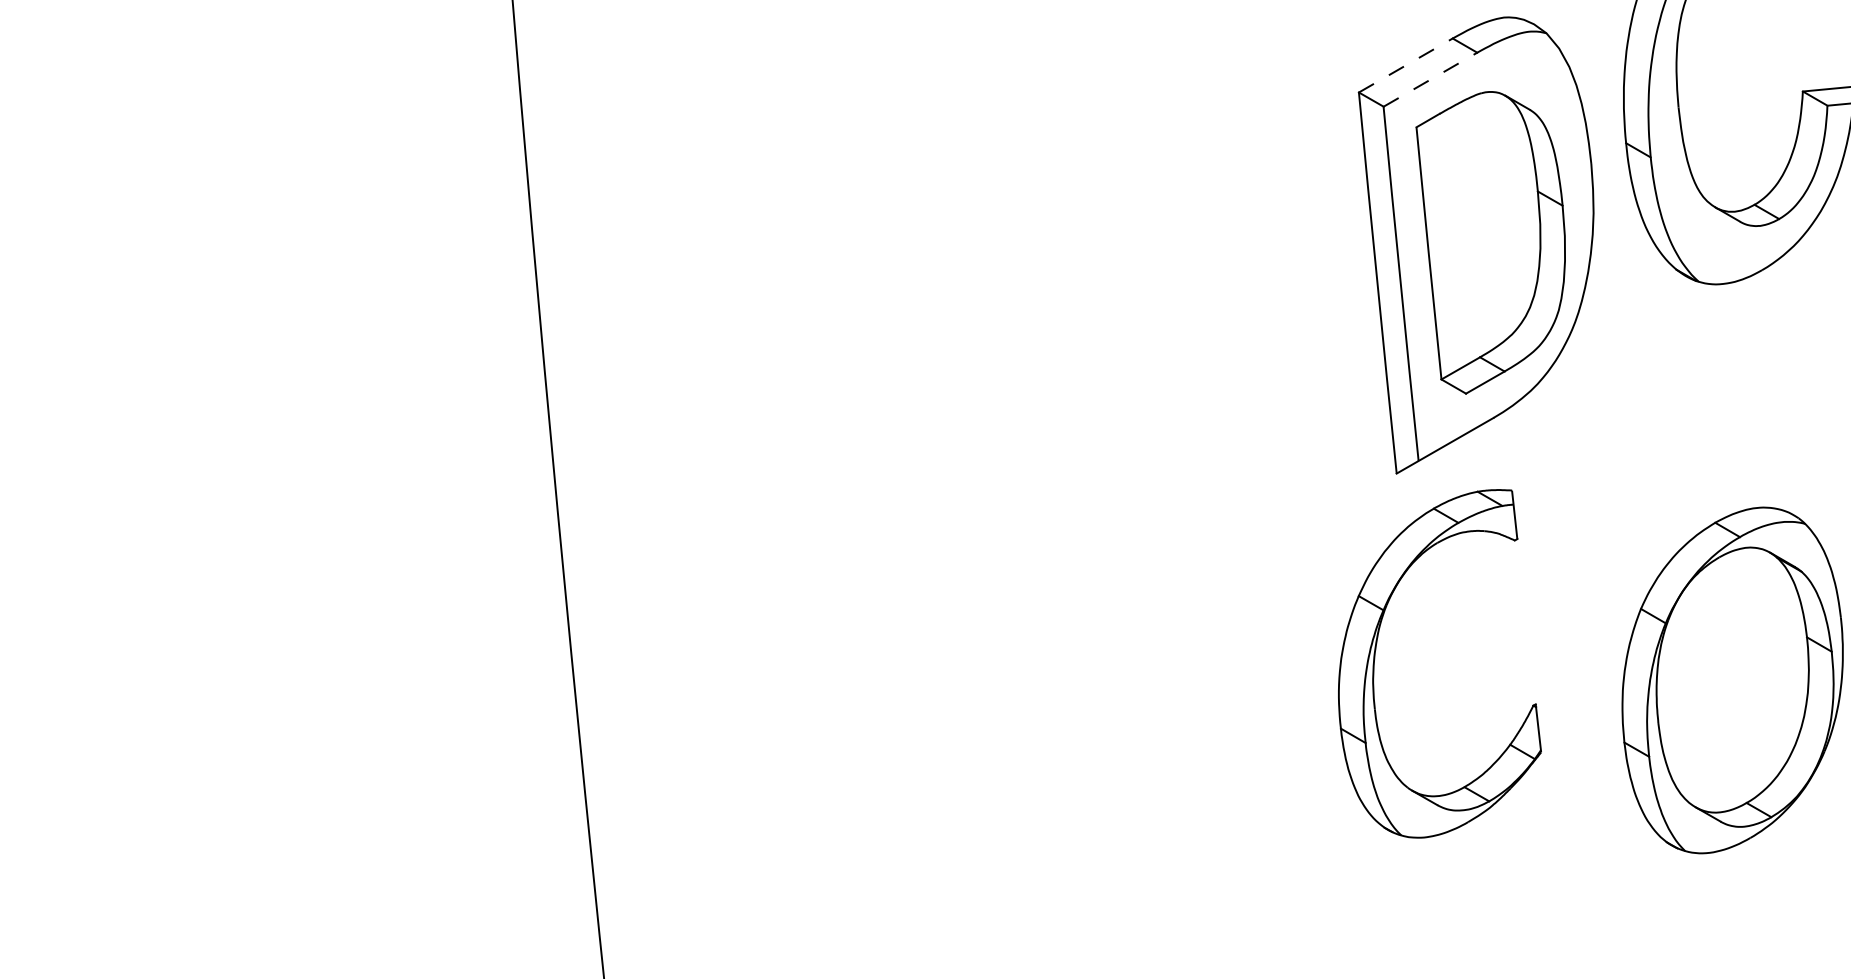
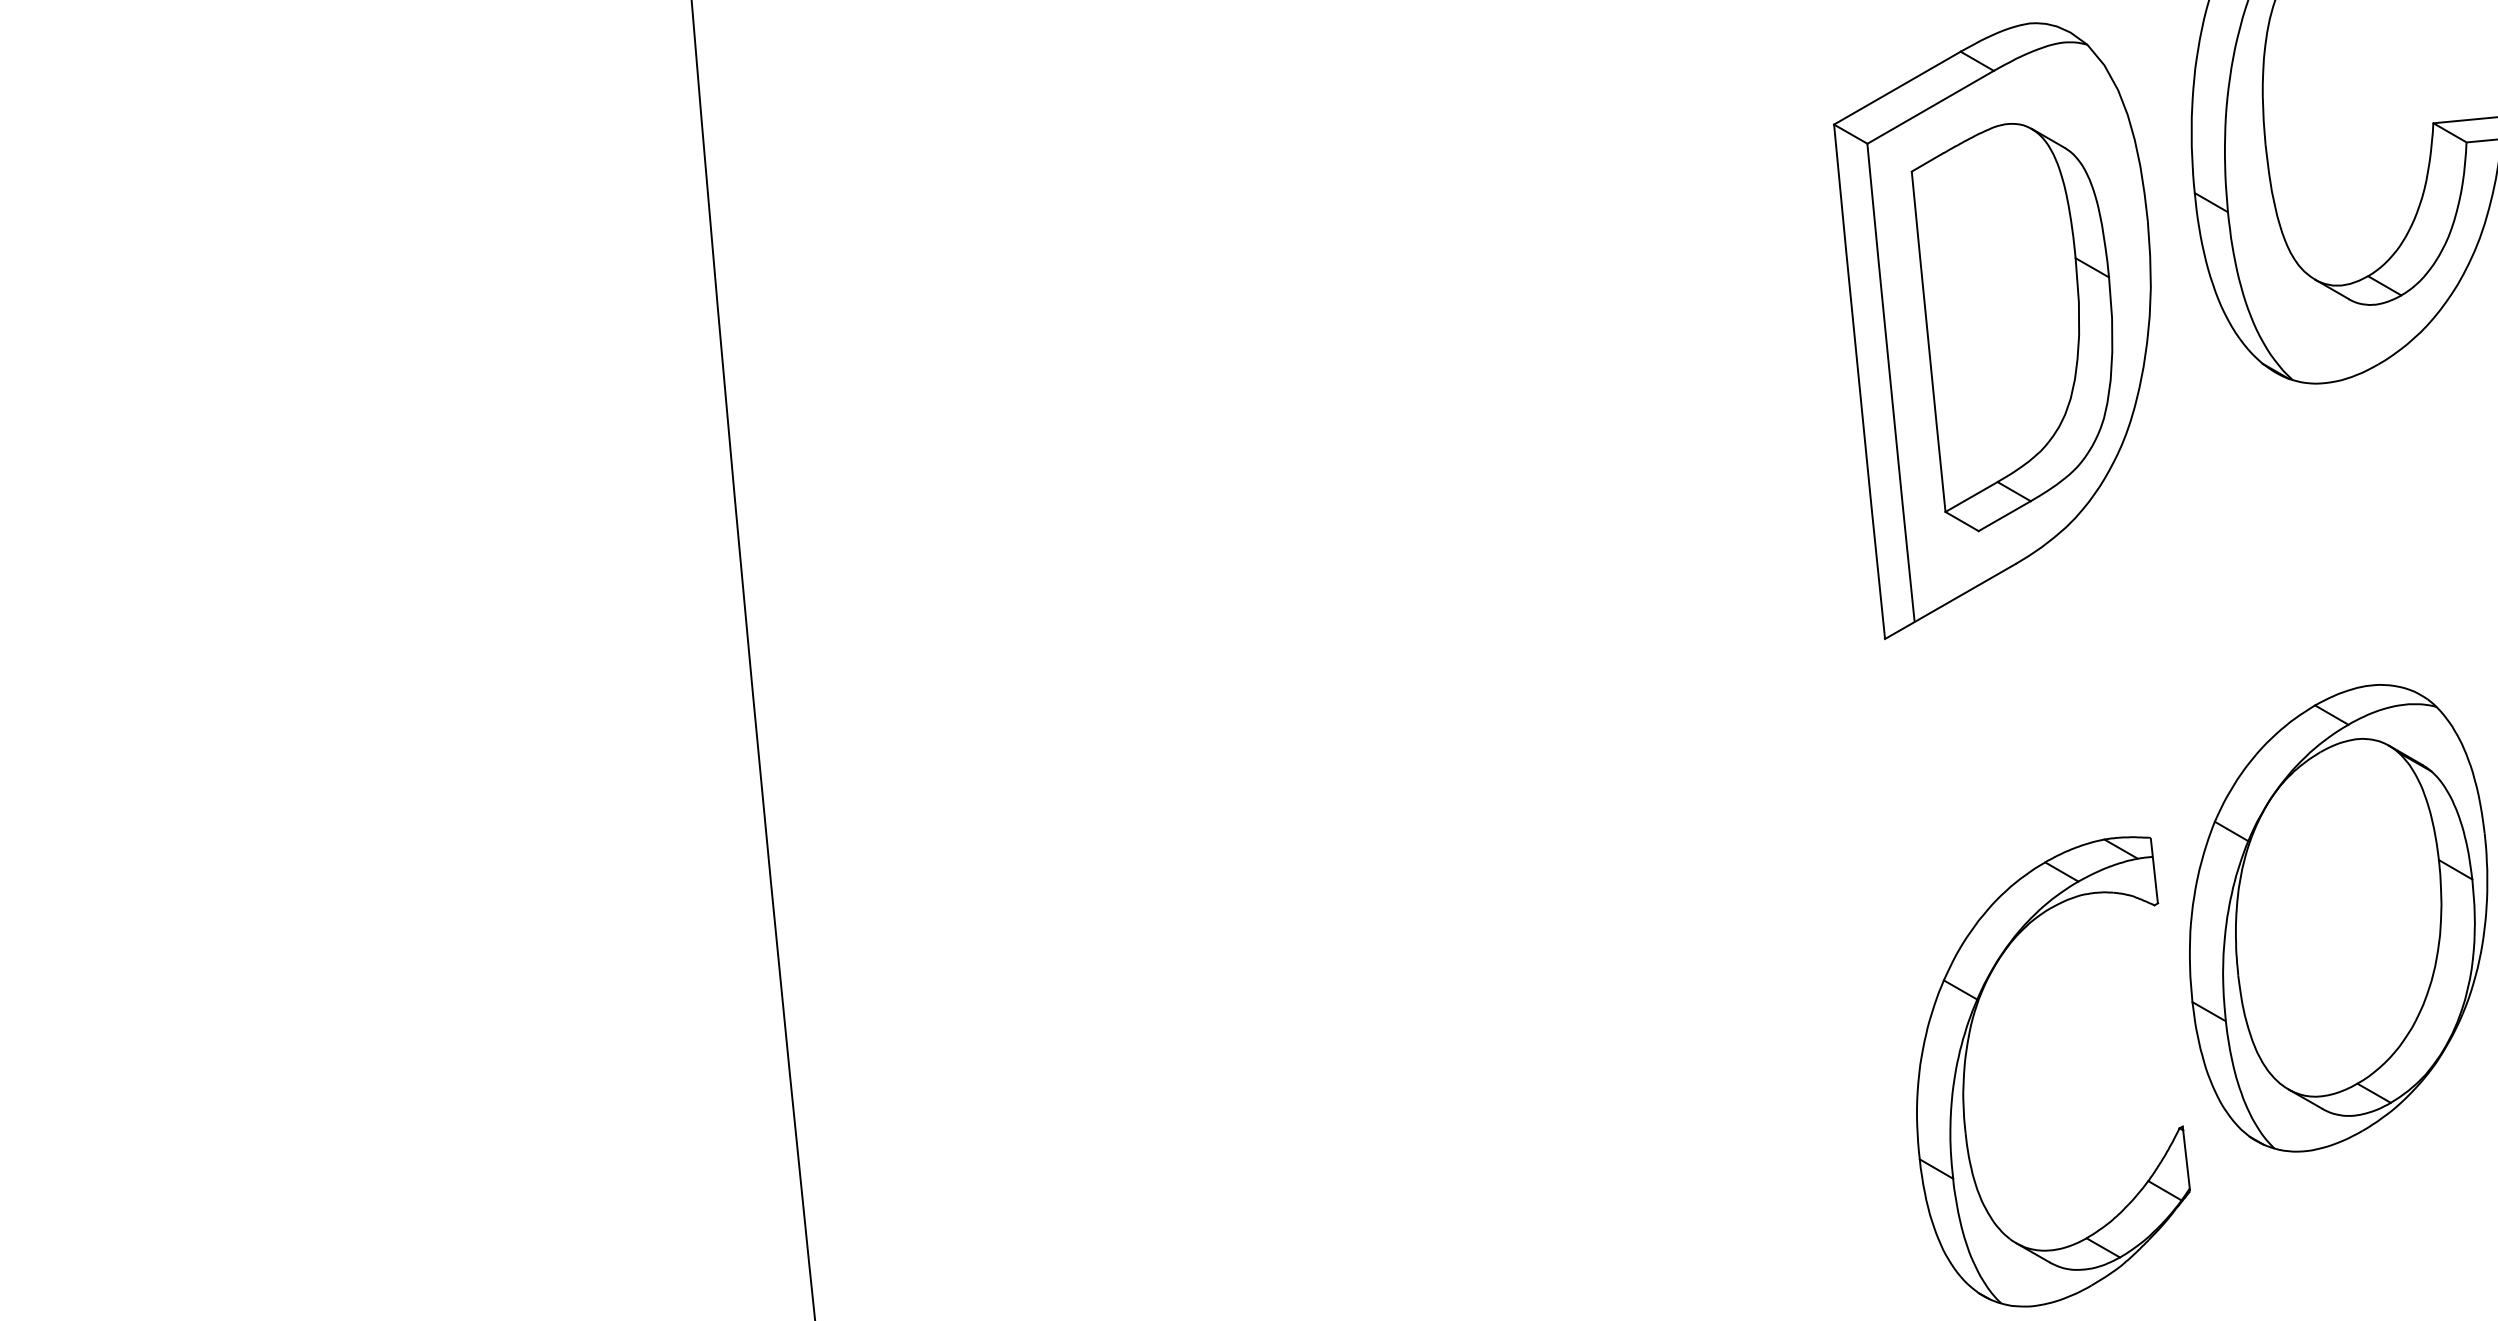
line: (1405, 65) -> (1897, 87), dashed -> solid
line: (1430, 79) -> (1930, 107), dashed -> solid
part: (1375, 655) -> (1966, 1060), moved

